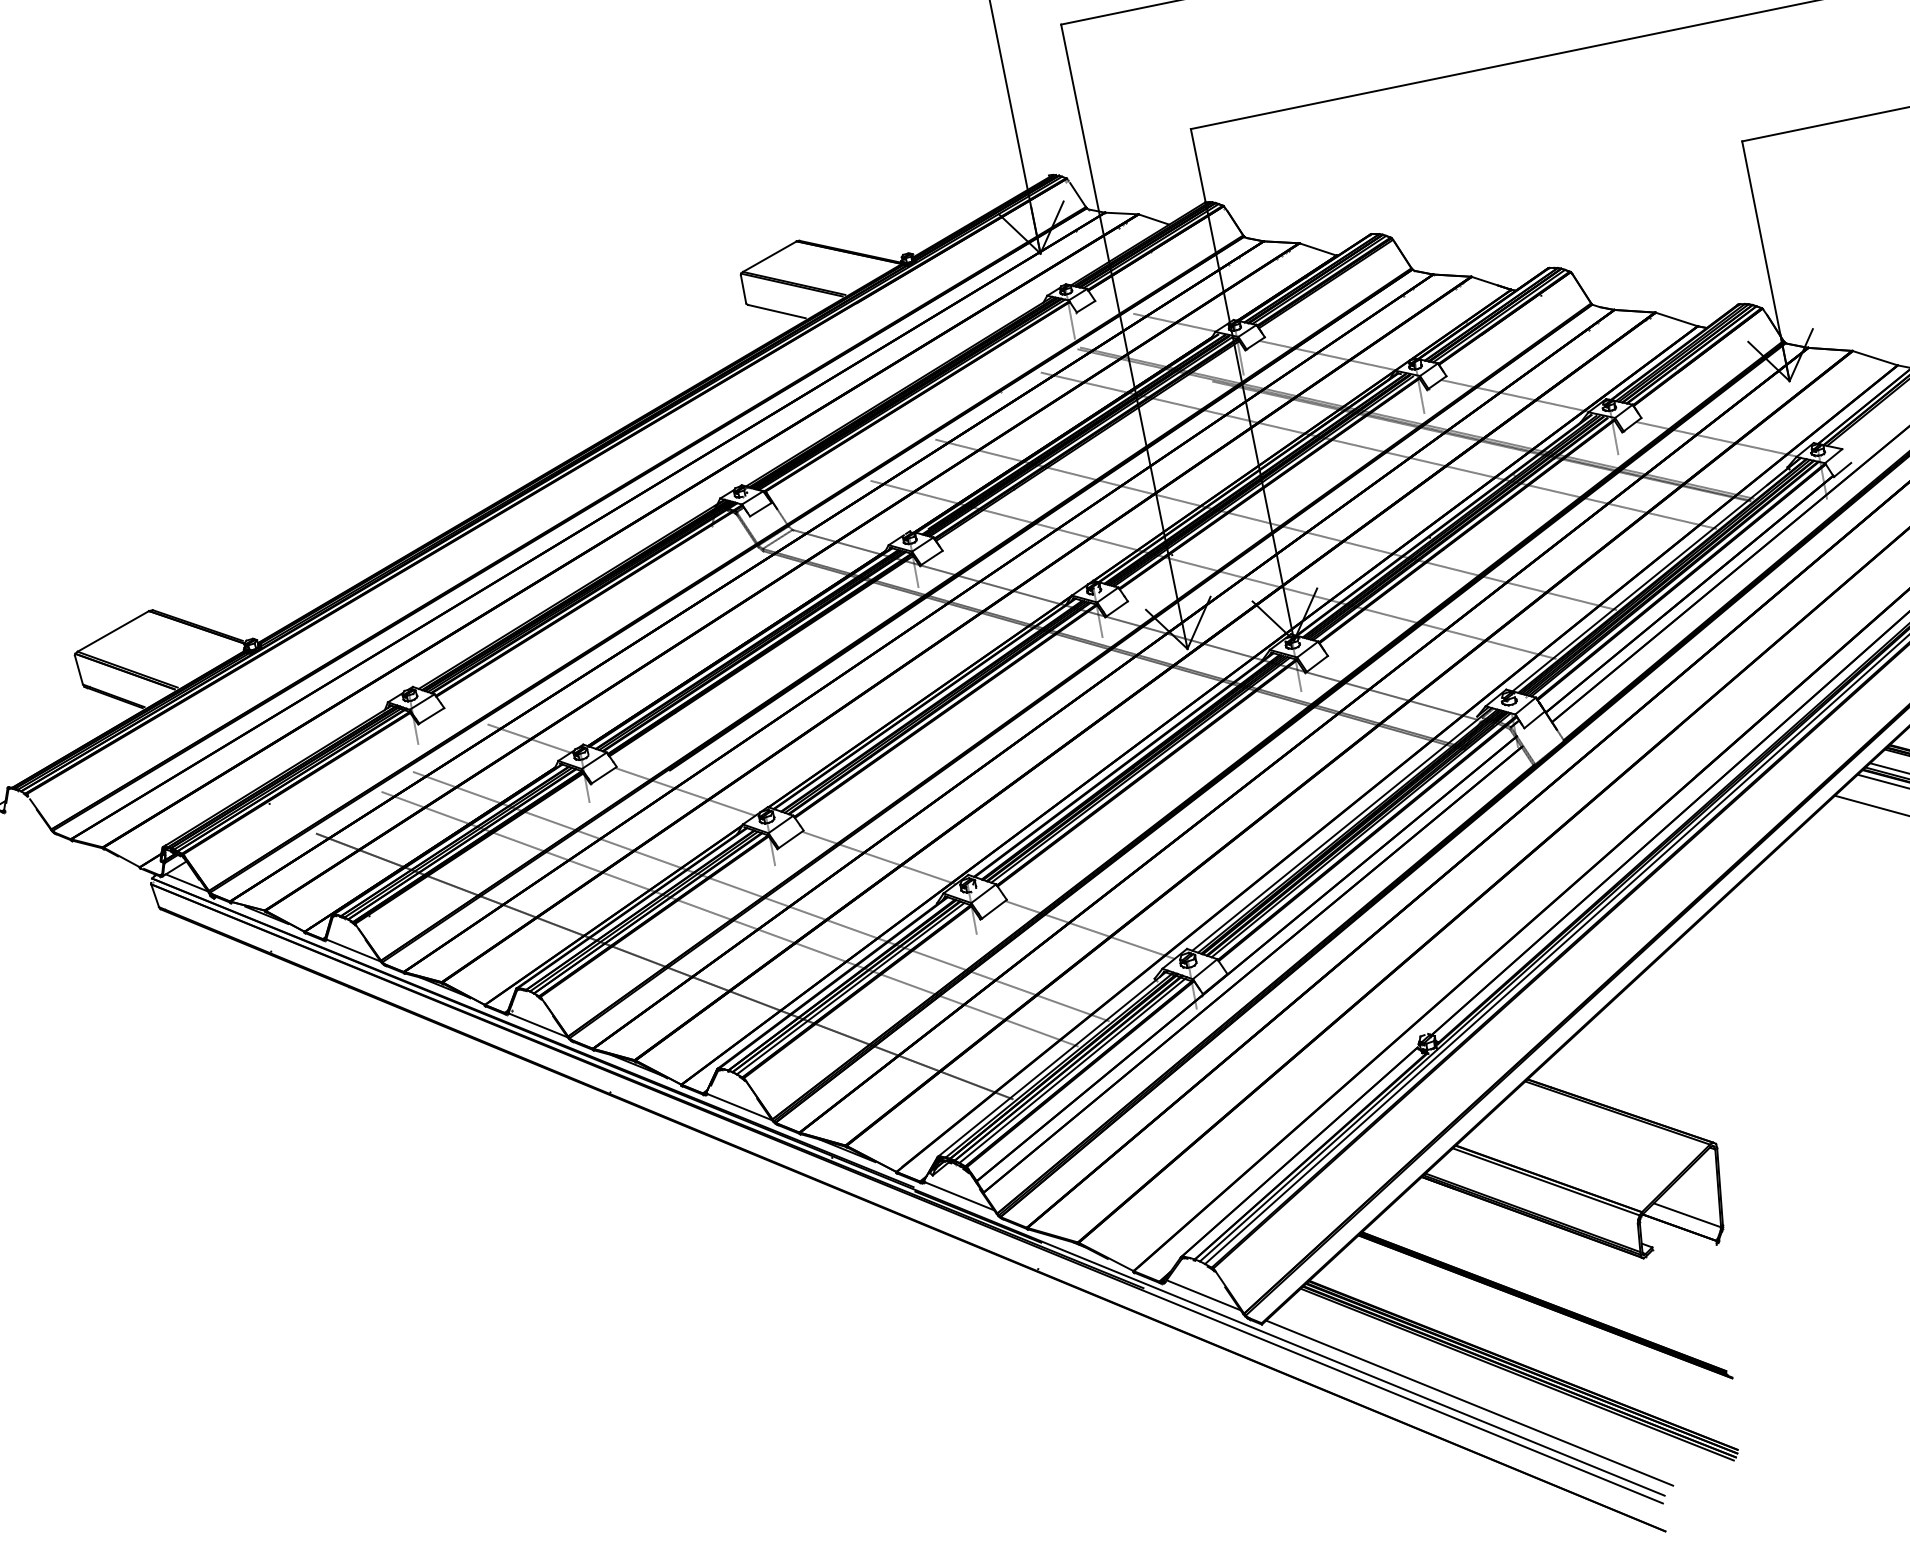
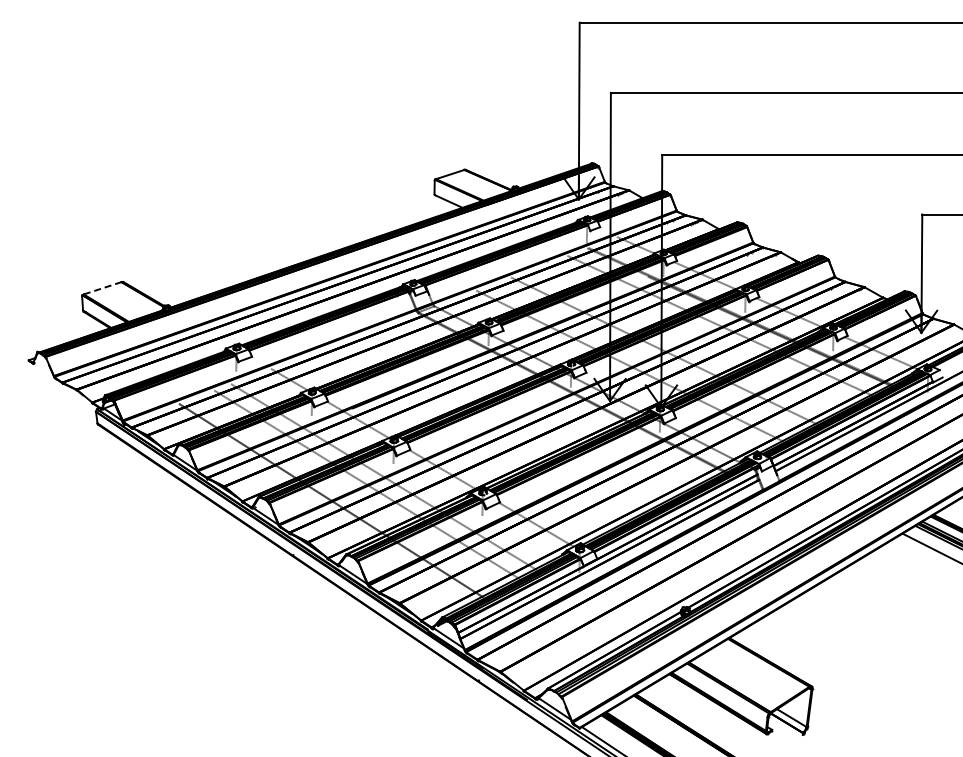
line: (113, 631) -> (102, 288), solid -> dashed

